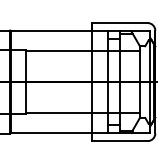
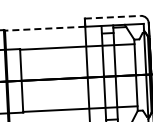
line: (119, 23) -> (112, 17), solid -> dashed
line: (51, 31) -> (45, 29), solid -> dashed

